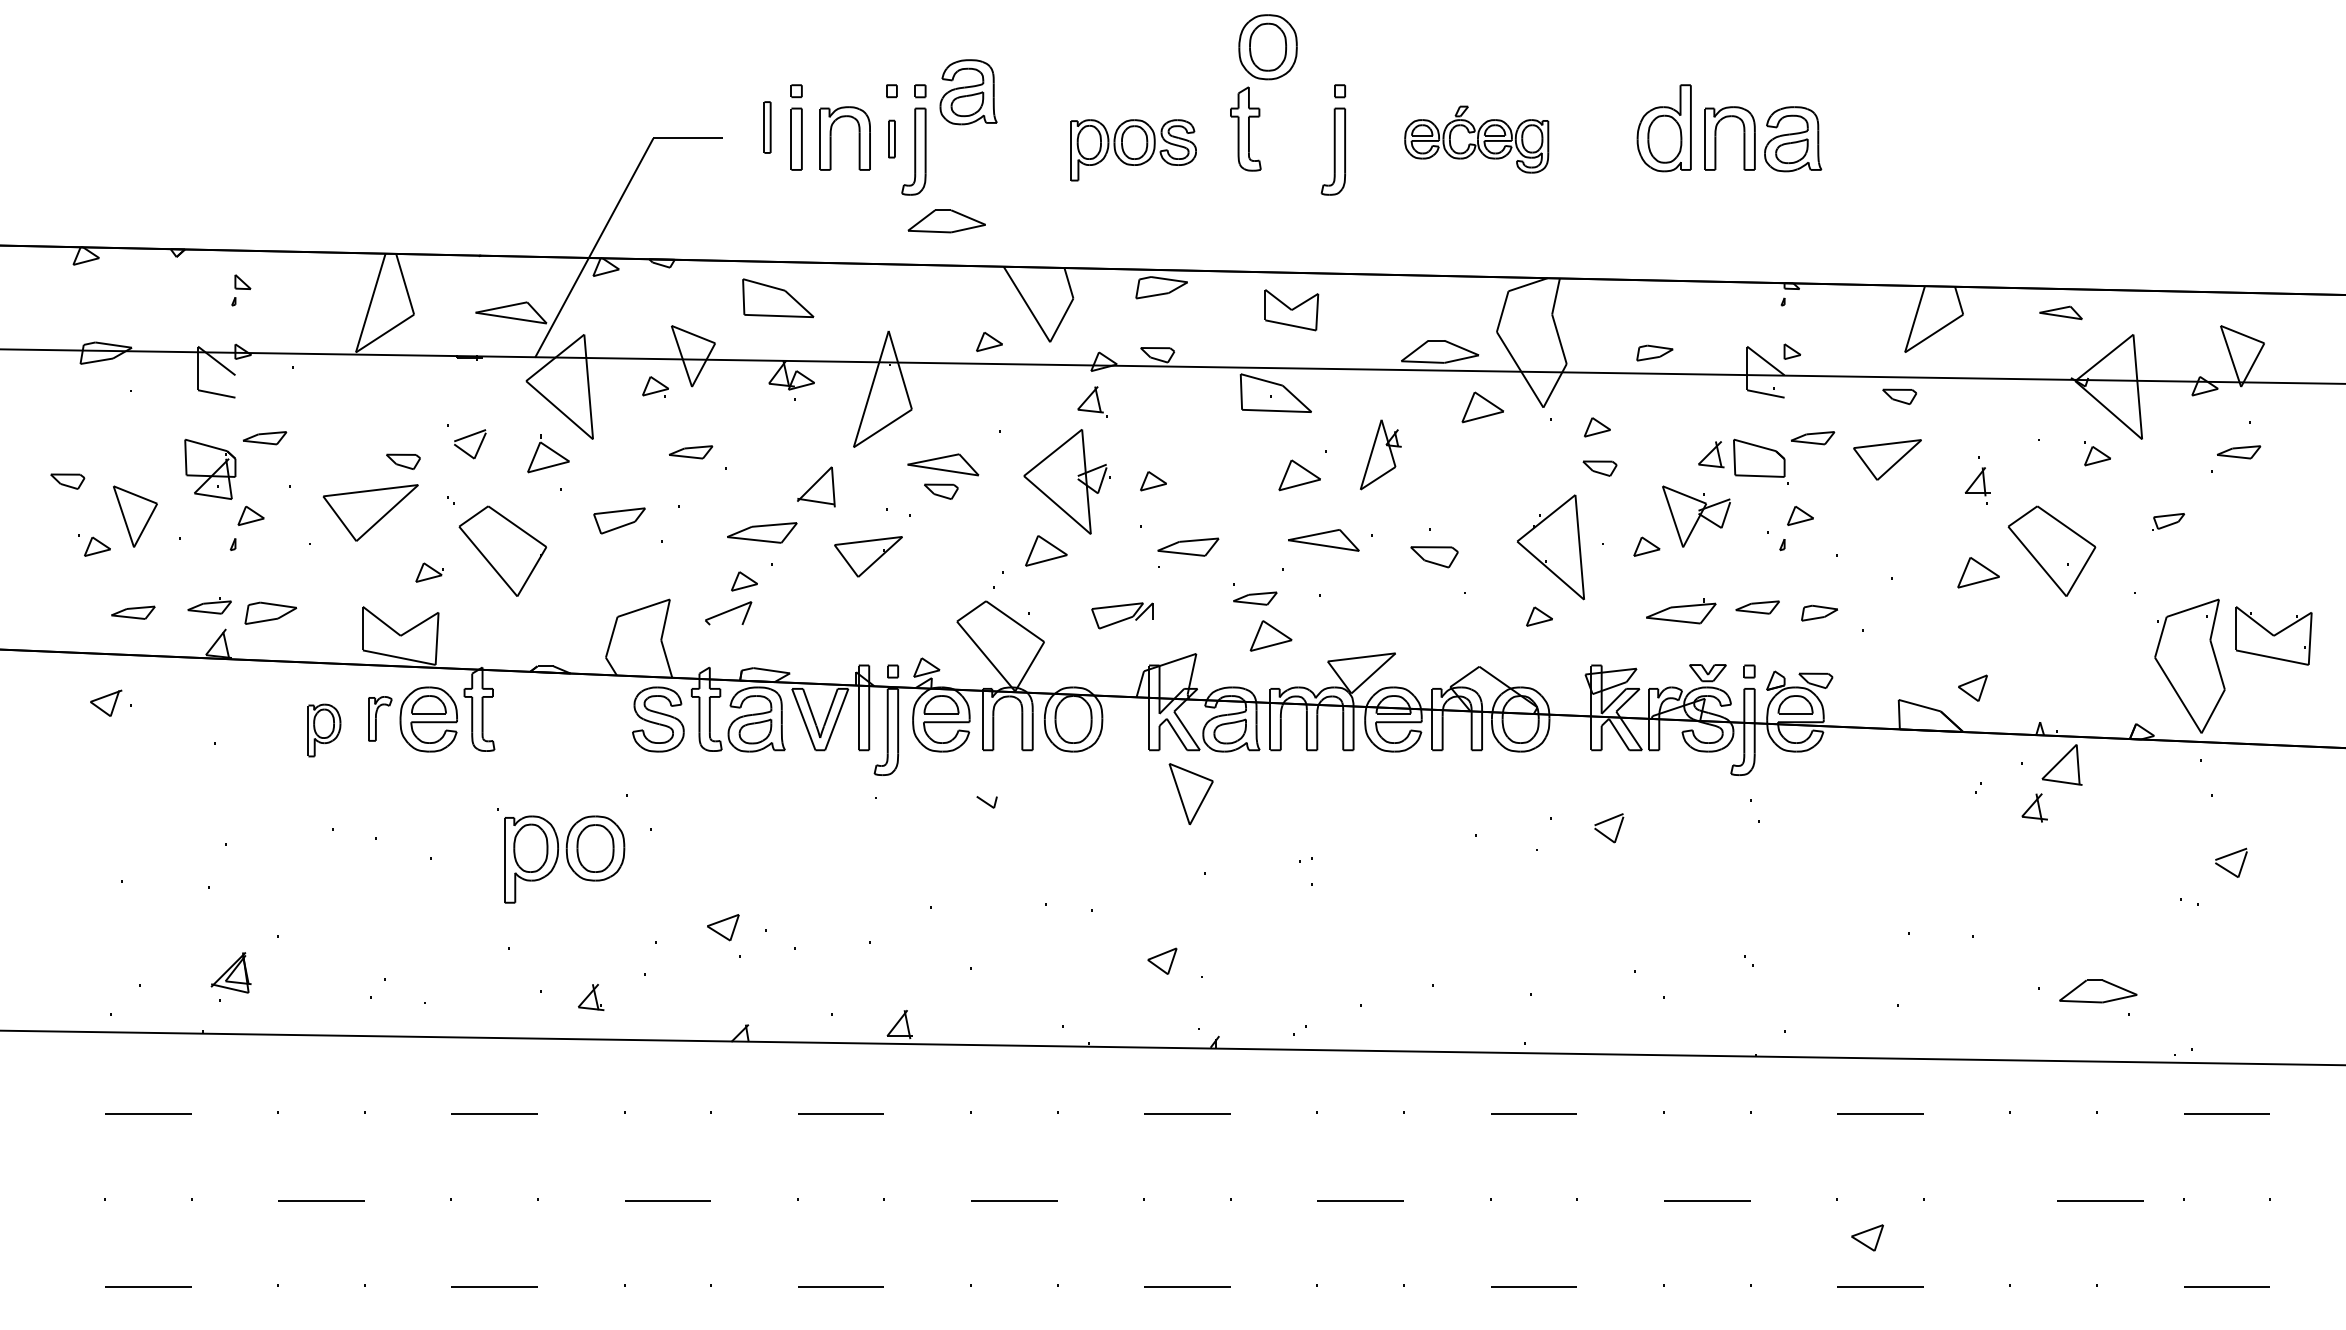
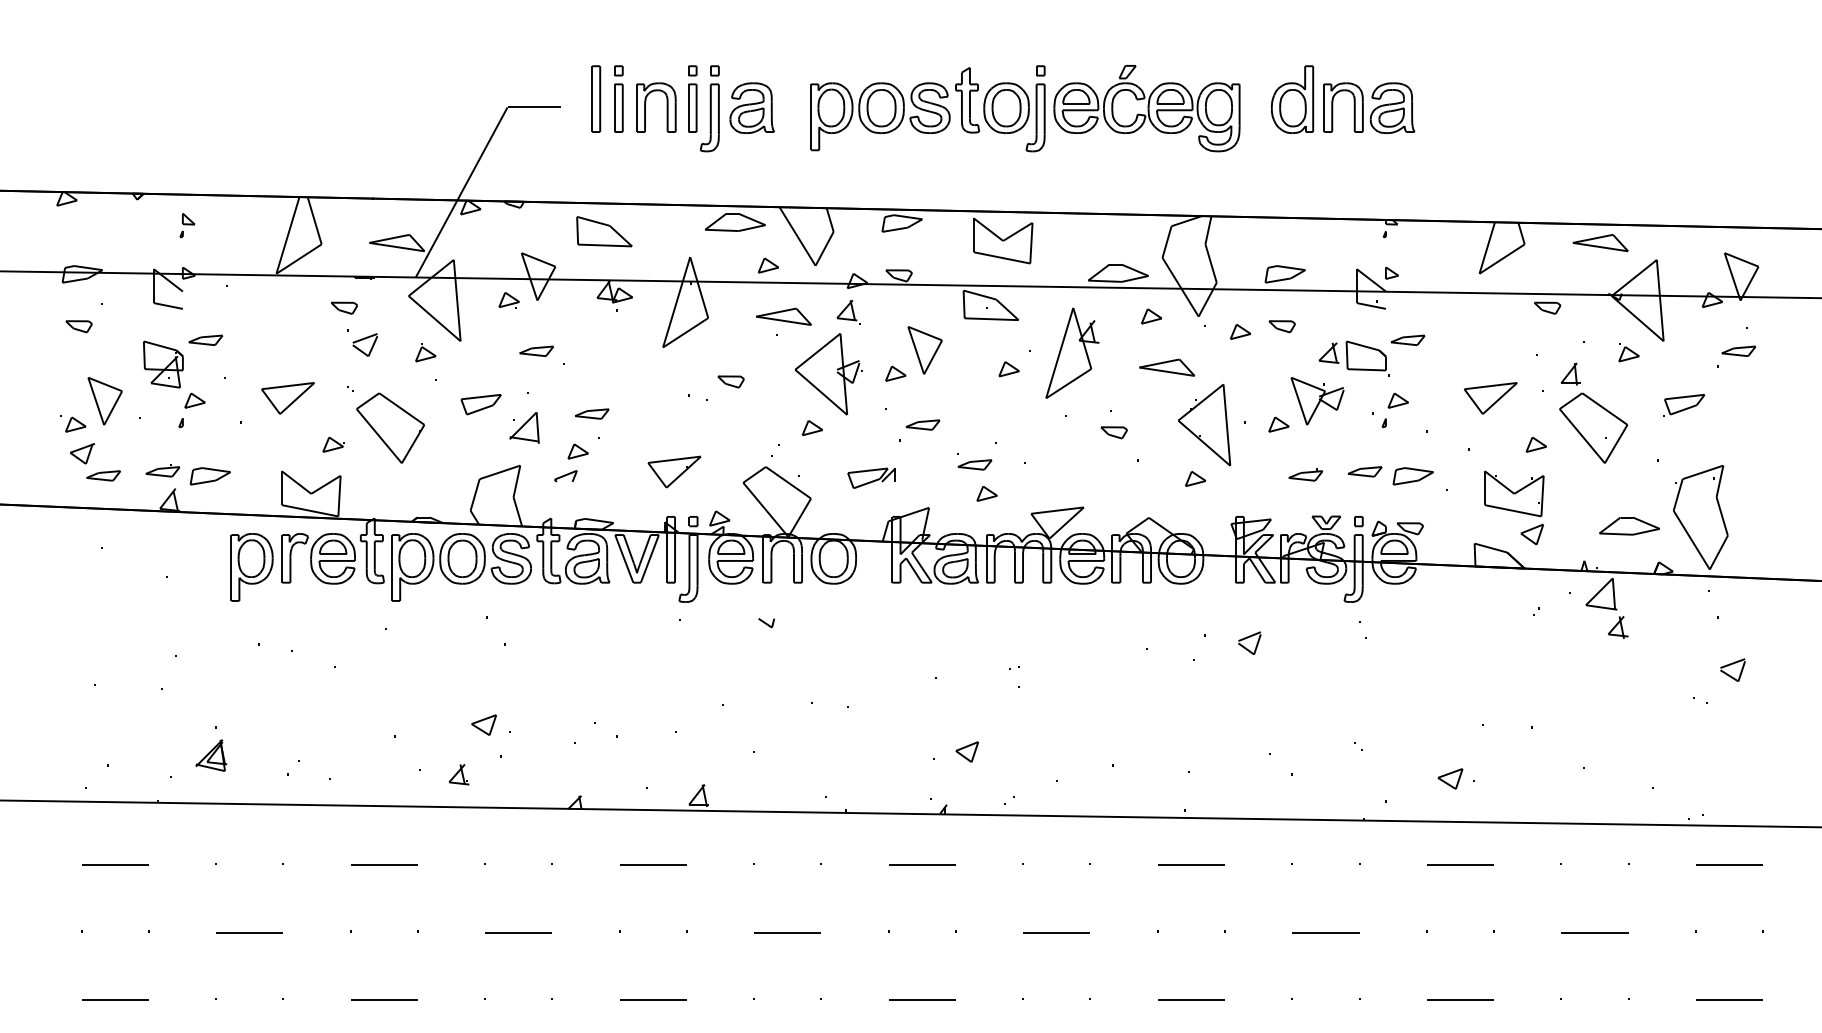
part: (1267, 47) -> (1006, 108), moved
part: (968, 92) -> (752, 108), moved
part: (767, 127) -> (596, 99), size x1.67
part: (891, 138) -> (692, 107), size x1.67
part: (1476, 139) -> (1146, 108), size x1.67
part: (1133, 150) -> (880, 116), size x1.43
part: (946, 221) -> (735, 222), moved
part: (1291, 309) -> (1003, 240), size x1.43
part: (2060, 312) -> (1600, 242), size x1.67
part: (1654, 352) -> (1284, 273), size x1.43
part: (1899, 396) -> (1547, 307), moved
part: (1482, 407) -> (1151, 316), size x0.62
part: (547, 453) -> (425, 352), size x0.62
part: (1380, 454) -> (1072, 353), size x1.67
part: (1887, 459) -> (1490, 398), moved
part: (403, 461) -> (344, 307), moved
part: (943, 464) -> (784, 316), moved
part: (1599, 468) -> (1281, 326), moved
part: (1298, 475) -> (1008, 369), size x0.62
part: (67, 481) -> (78, 326), moved
part: (1977, 481) -> (1570, 373), moved
part: (816, 486) -> (524, 427), moved
part: (370, 512) -> (287, 398), size x0.71
part: (2168, 521) -> (1684, 405), size x1.67
part: (762, 533) -> (592, 414), size x0.62
part: (1323, 540) -> (1166, 367), moved
part: (1188, 547) -> (923, 425), size x0.71
part: (1045, 551) -> (811, 428), size x0.62
part: (868, 556) -> (674, 471), moved
part: (1434, 557) -> (1114, 433), size x0.71
part: (1977, 572) -> (1535, 444), size x0.62
part: (1681, 611) -> (1305, 474), size x0.62
part: (728, 612) -> (565, 475), size x0.62
part: (1819, 612) -> (1413, 475), size x1.43
part: (1270, 635) -> (986, 493), size x0.62
part: (2273, 635) -> (1514, 493), moved
part: (106, 702) -> (82, 453), moved
part: (380, 718) -> (295, 558), size x1.43
part: (324, 730) -> (252, 567), size x1.67
part: (1190, 794) -> (924, 350), moved
part: (2034, 807) -> (1618, 627), moved
part: (564, 859) -> (438, 567), moved
part: (723, 927) -> (484, 725), moved
part: (1162, 960) -> (967, 751), moved
part: (230, 972) -> (210, 755), moved
part: (2098, 991) -> (1629, 526), moved
line: (2100, 1200) -> (1594, 932), moved
part: (1867, 1237) -> (1450, 778), moved

